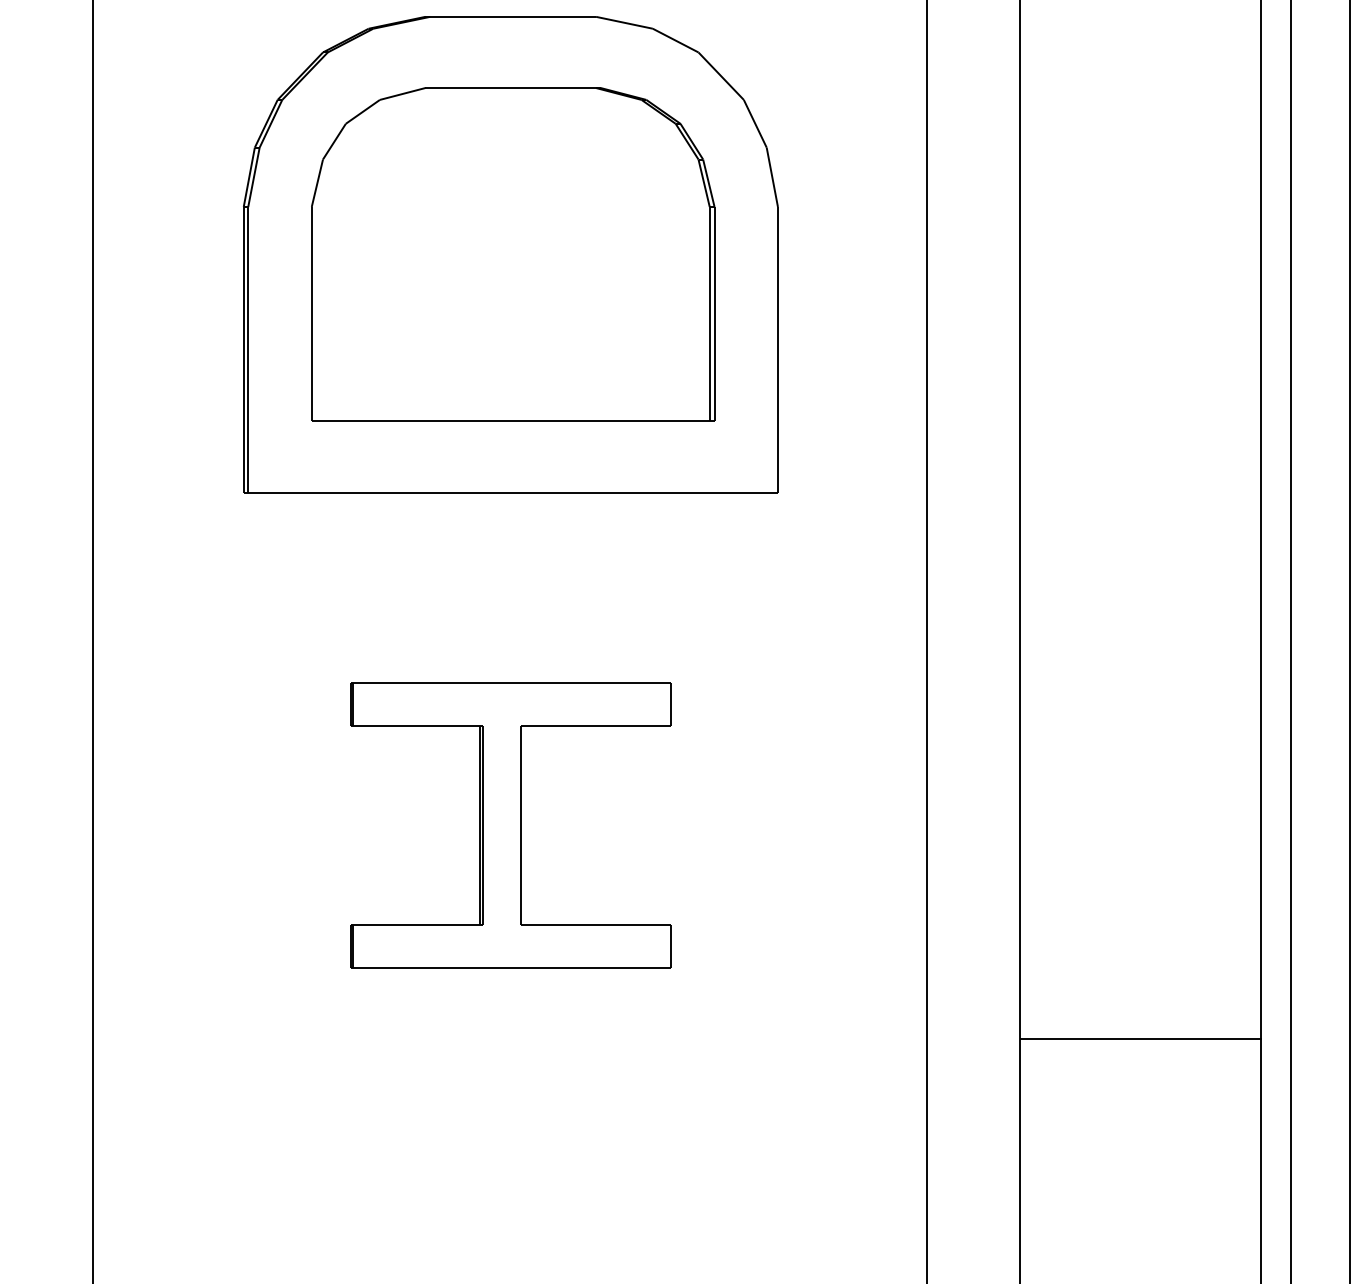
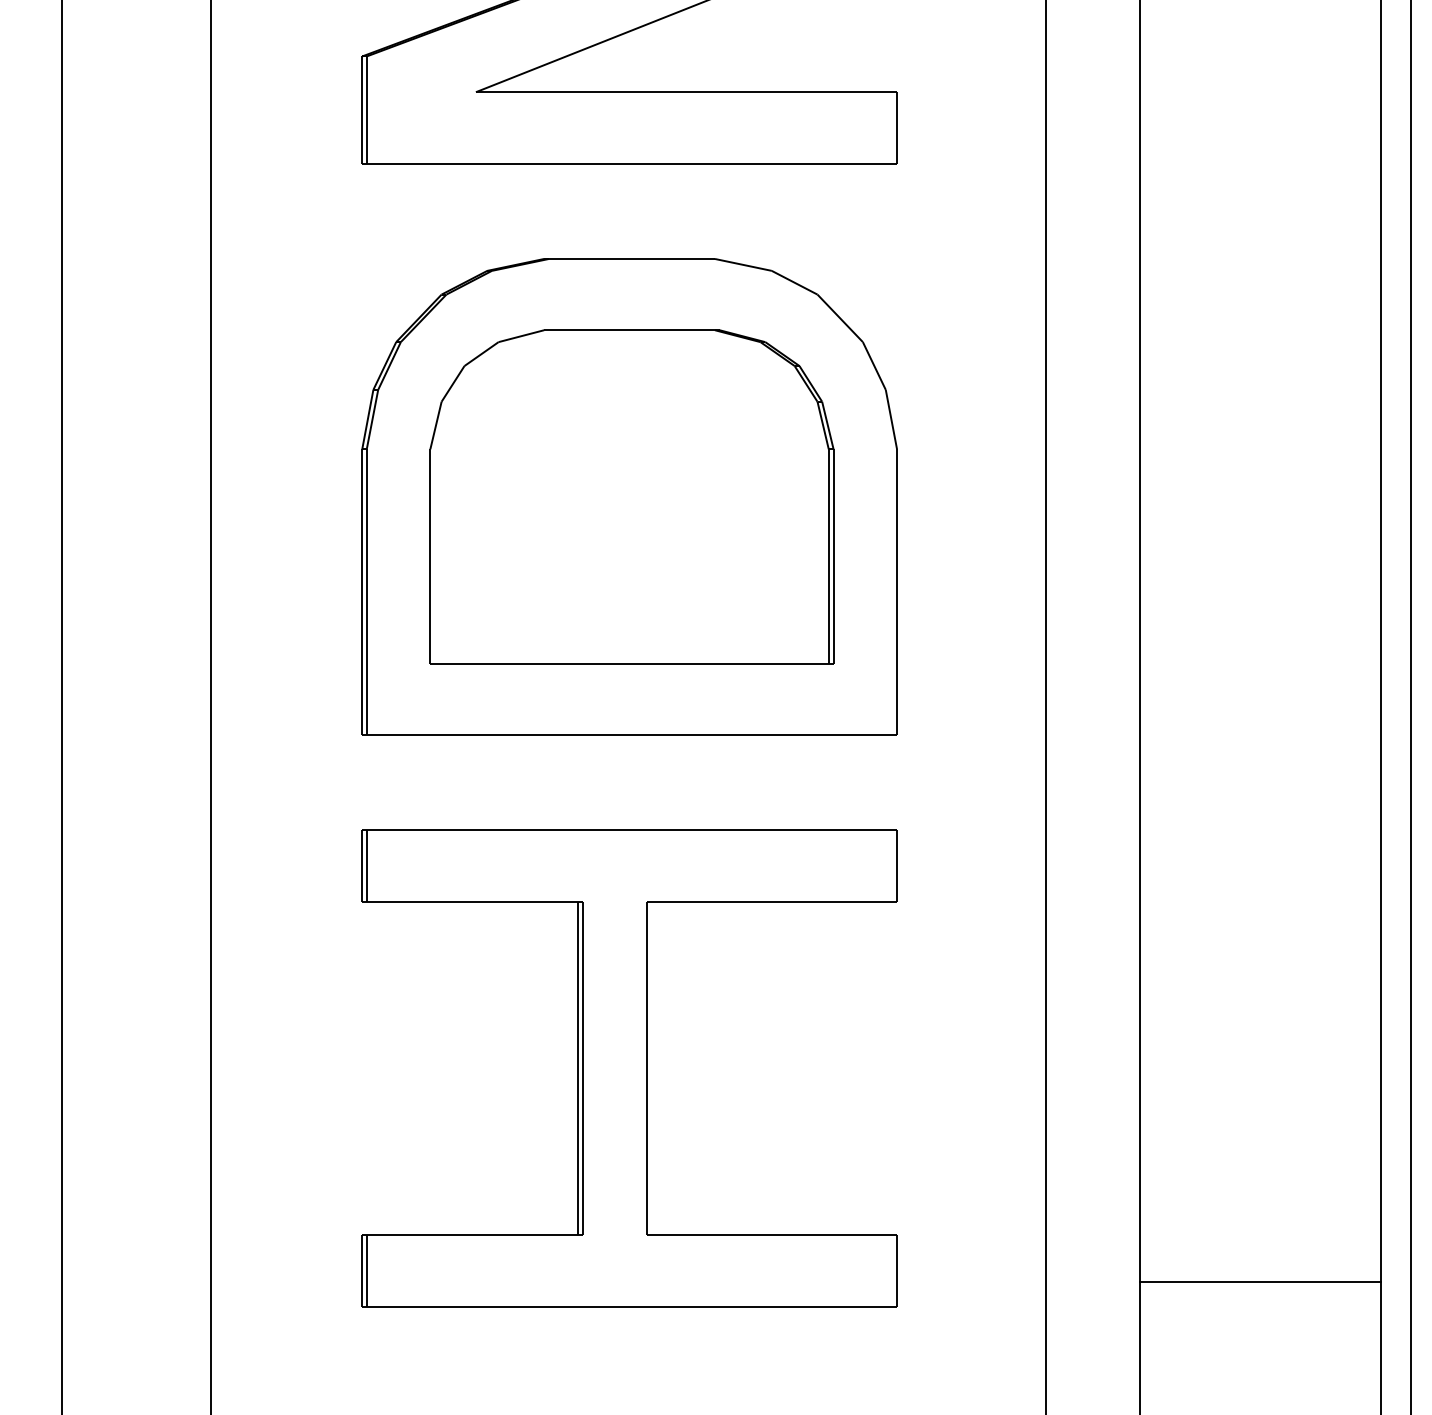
part: (510, 825) -> (629, 1068), size x1.67

